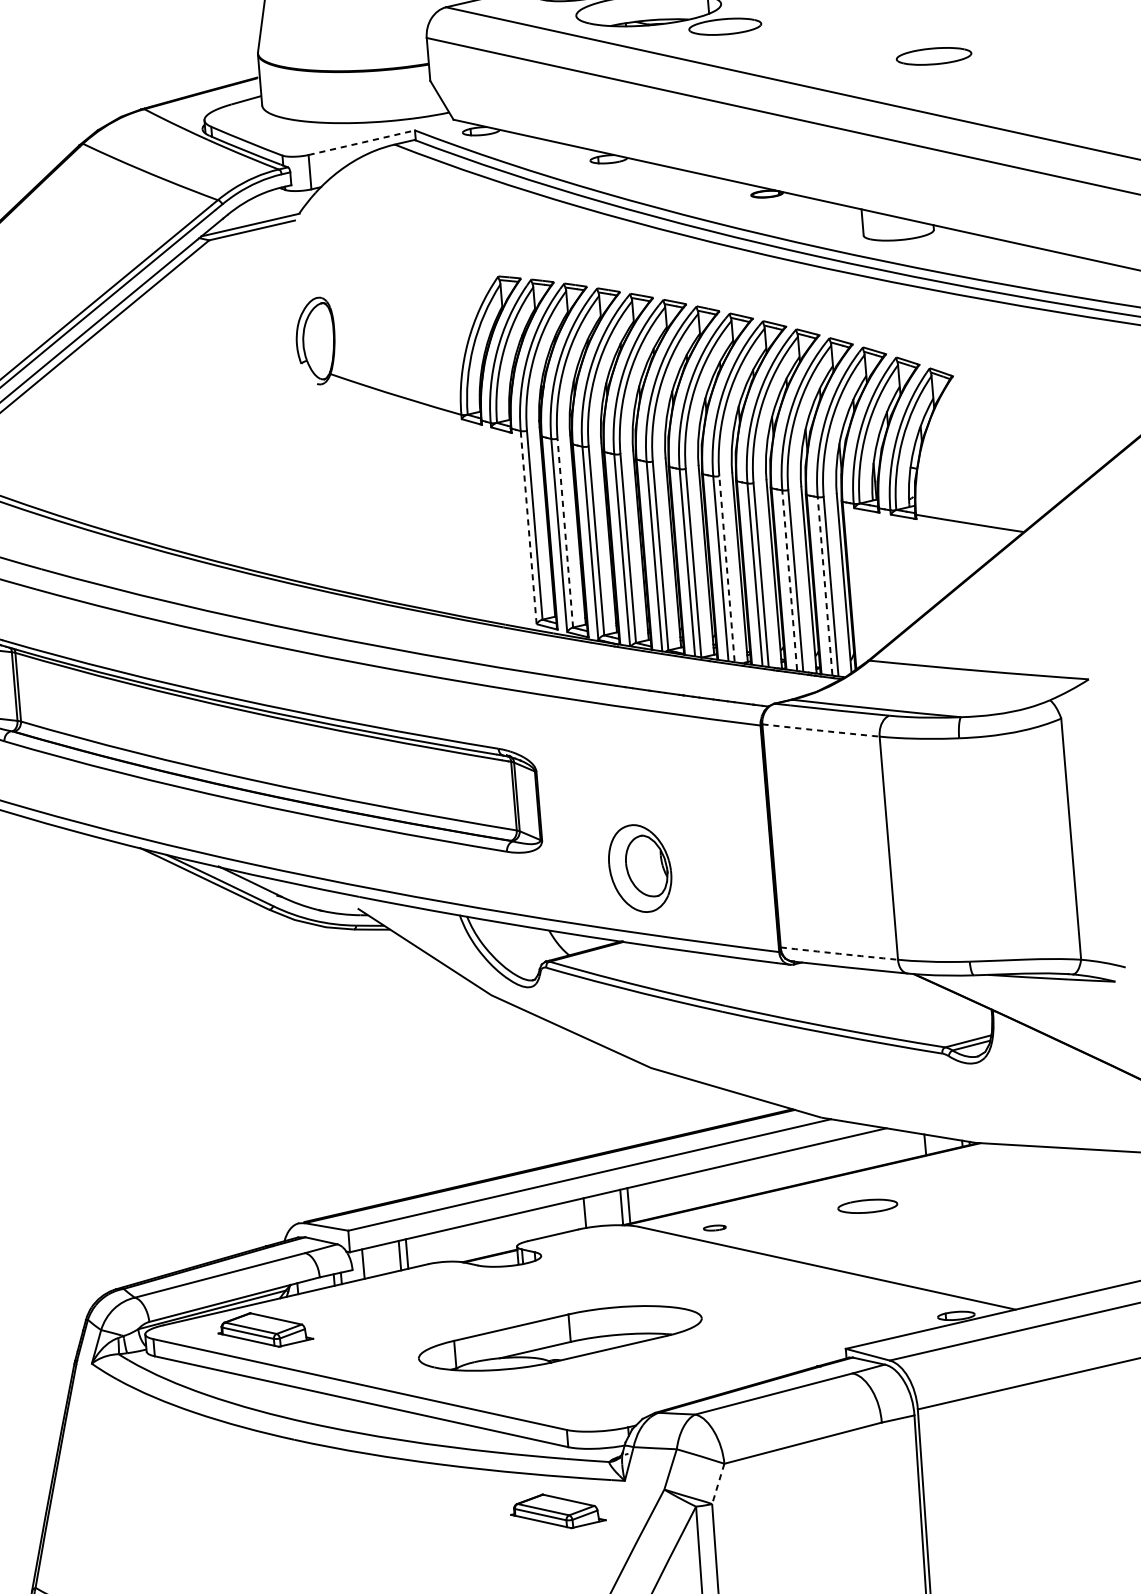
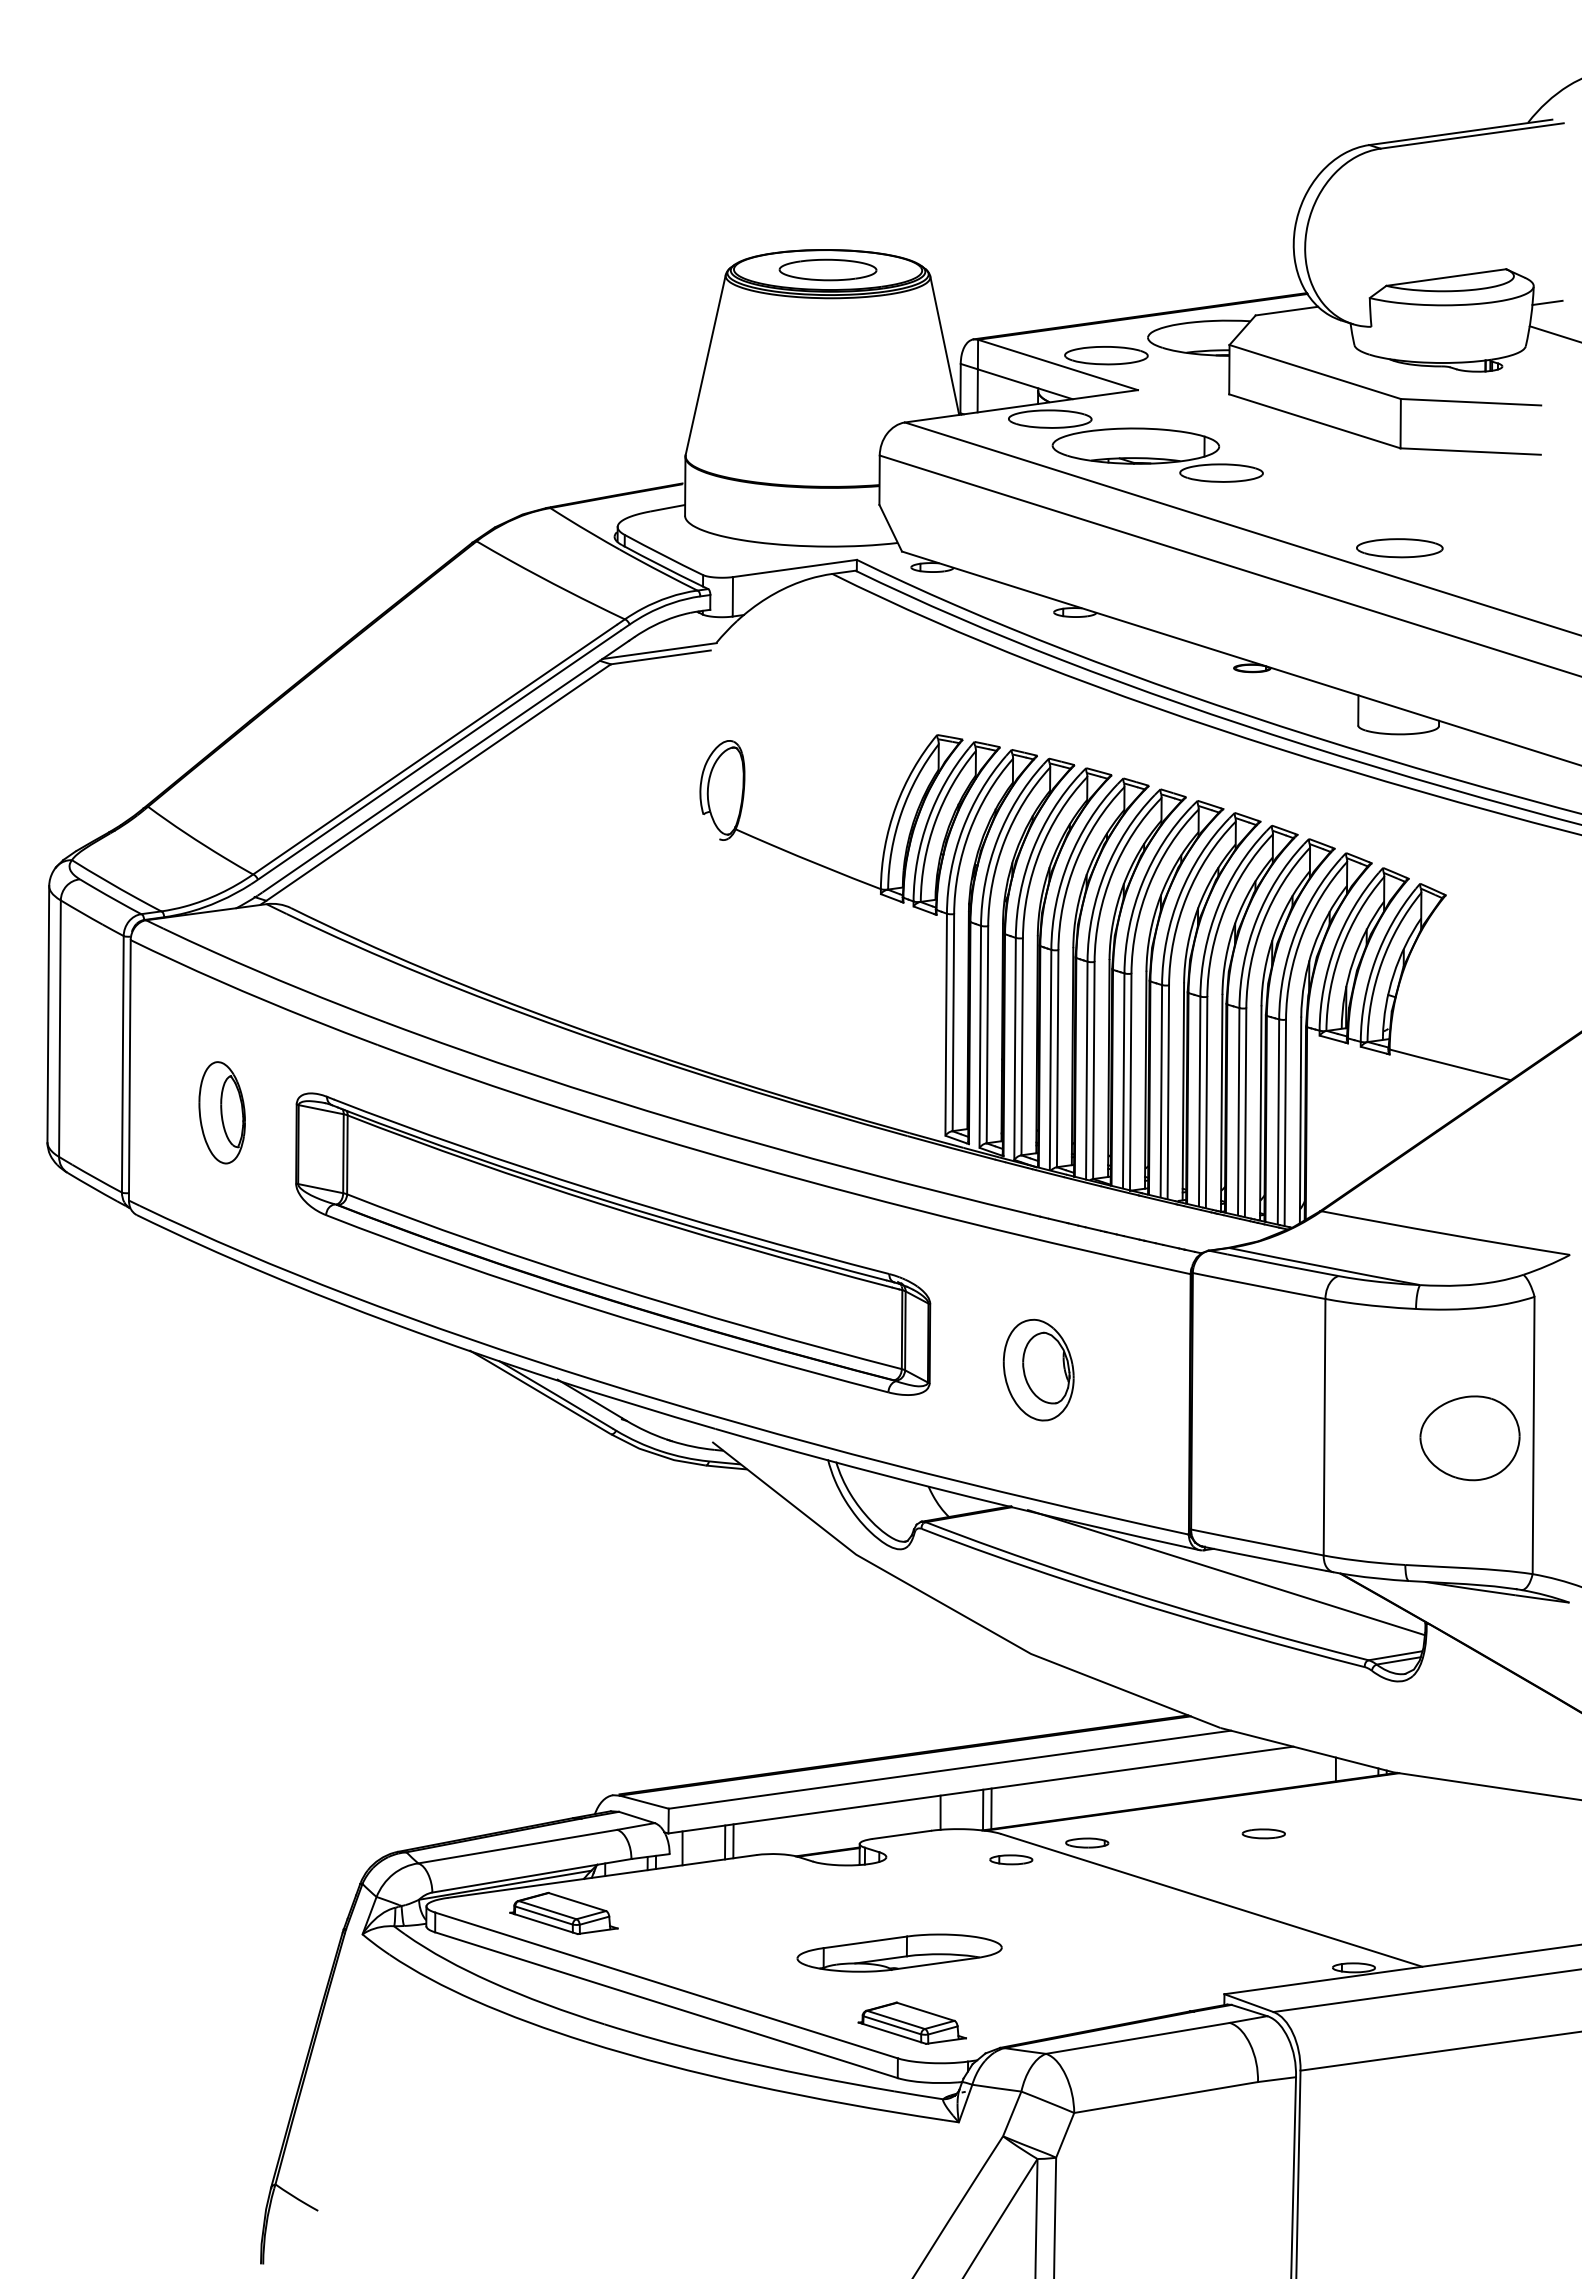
part: (933, 56) -> (1399, 548), moved
line: (361, 142) -> (794, 568), dashed -> solid
line: (528, 527) -> (946, 1024), dashed -> solid
line: (565, 532) -> (987, 1034), dashed -> solid
line: (727, 568) -> (1168, 1091), dashed -> solid
line: (789, 579) -> (1238, 1110), dashed -> solid
line: (825, 585) -> (1278, 1121), dashed -> solid
arc: (821, 730) -> (1259, 1286), dashed -> solid
part: (1015, 846) -> (1469, 1438), added
part: (639, 868) -> (1038, 1369), moved
arc: (839, 953) -> (1257, 1542), dashed -> solid
line: (813, 982) -> (1225, 1572), added
part: (867, 1206) -> (1263, 1833), size x0.62
part: (714, 1227) -> (1087, 1842), size x1.67
part: (650, 1248) -> (1011, 1859), added
part: (560, 1337) -> (899, 1952), size x0.62
line: (718, 1484) -> (1065, 2135), dashed -> solid
part: (557, 1510) -> (911, 2022), moved

